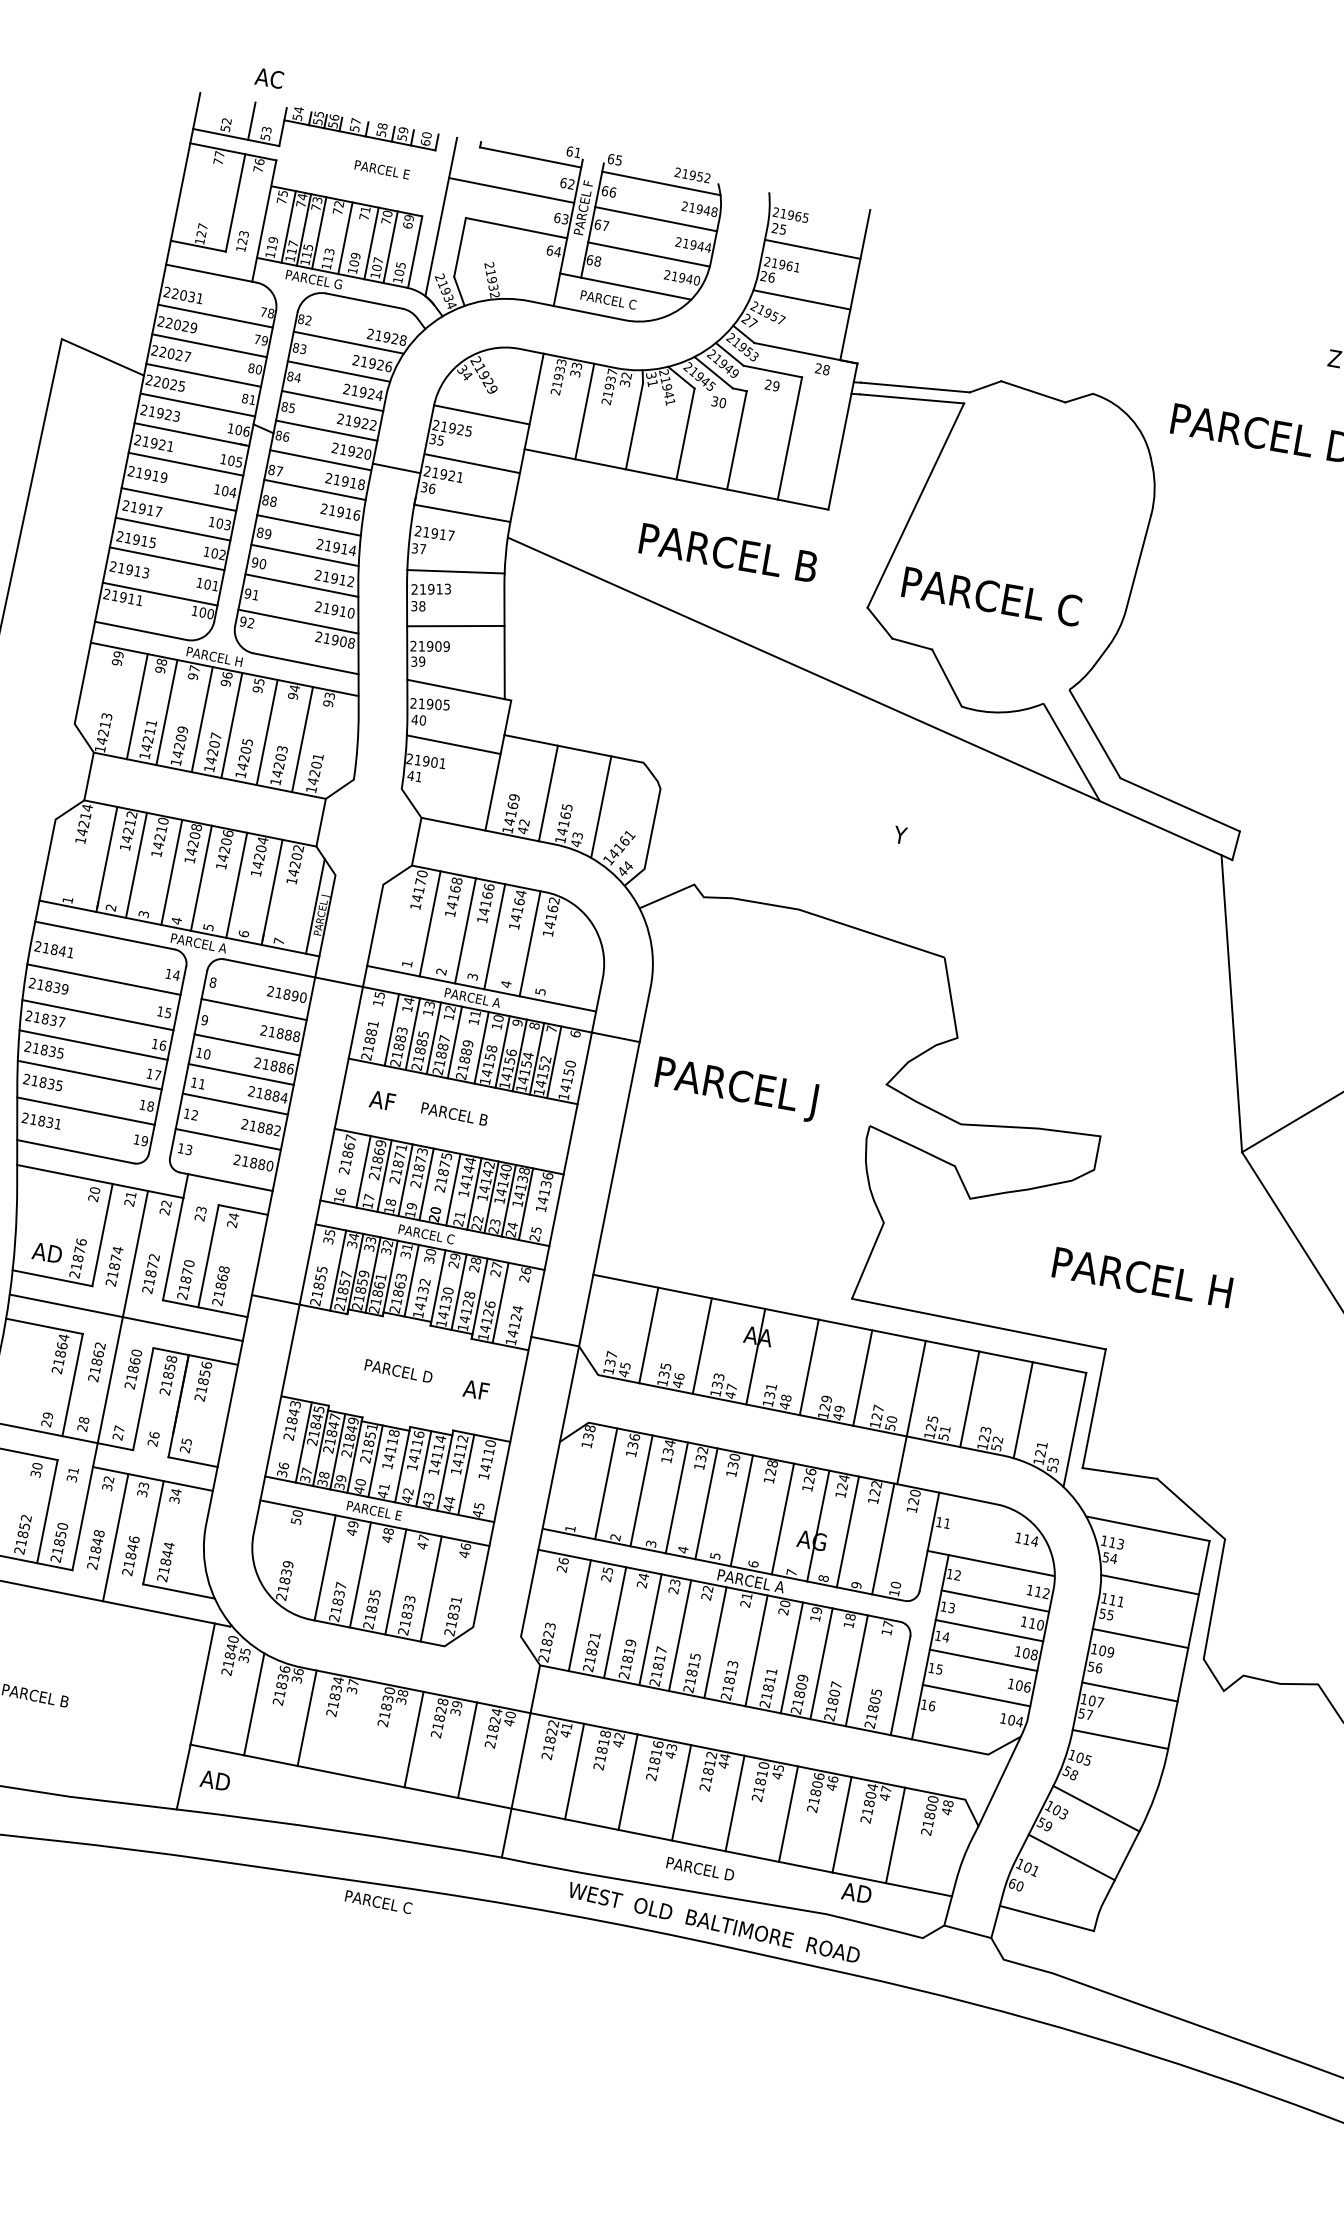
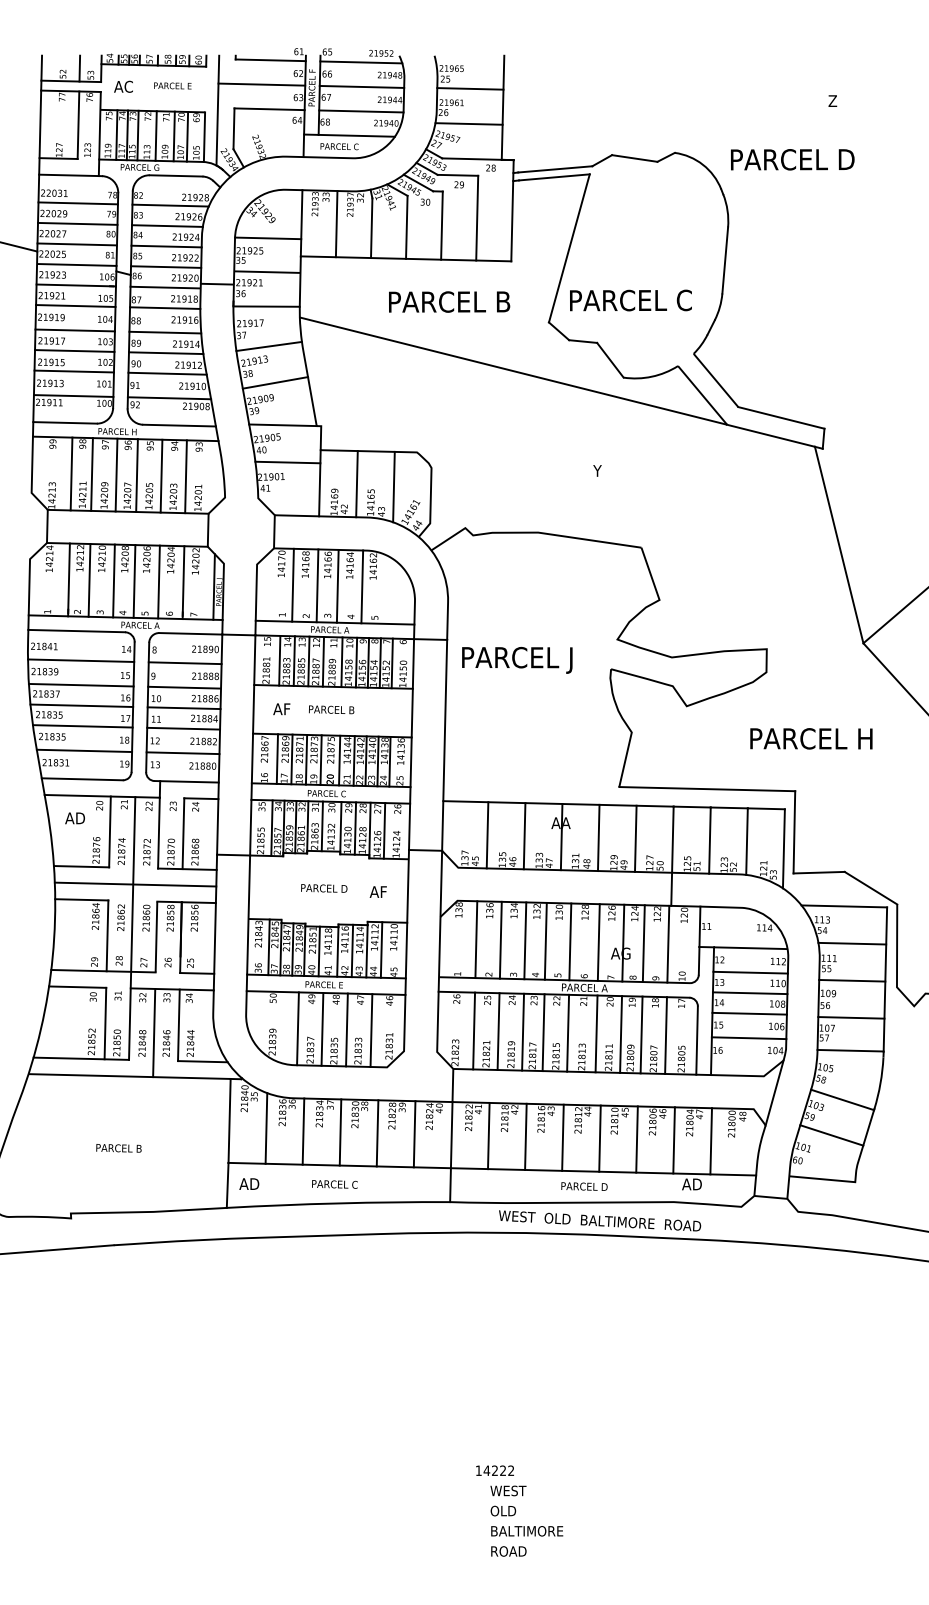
text: (269, 77) -> (123, 86), moved
text: (46, 1252) -> (74, 818), moved
line: (360, 1728) -> (340, 1132), added
text: (378, 1902) -> (334, 1184), moved

